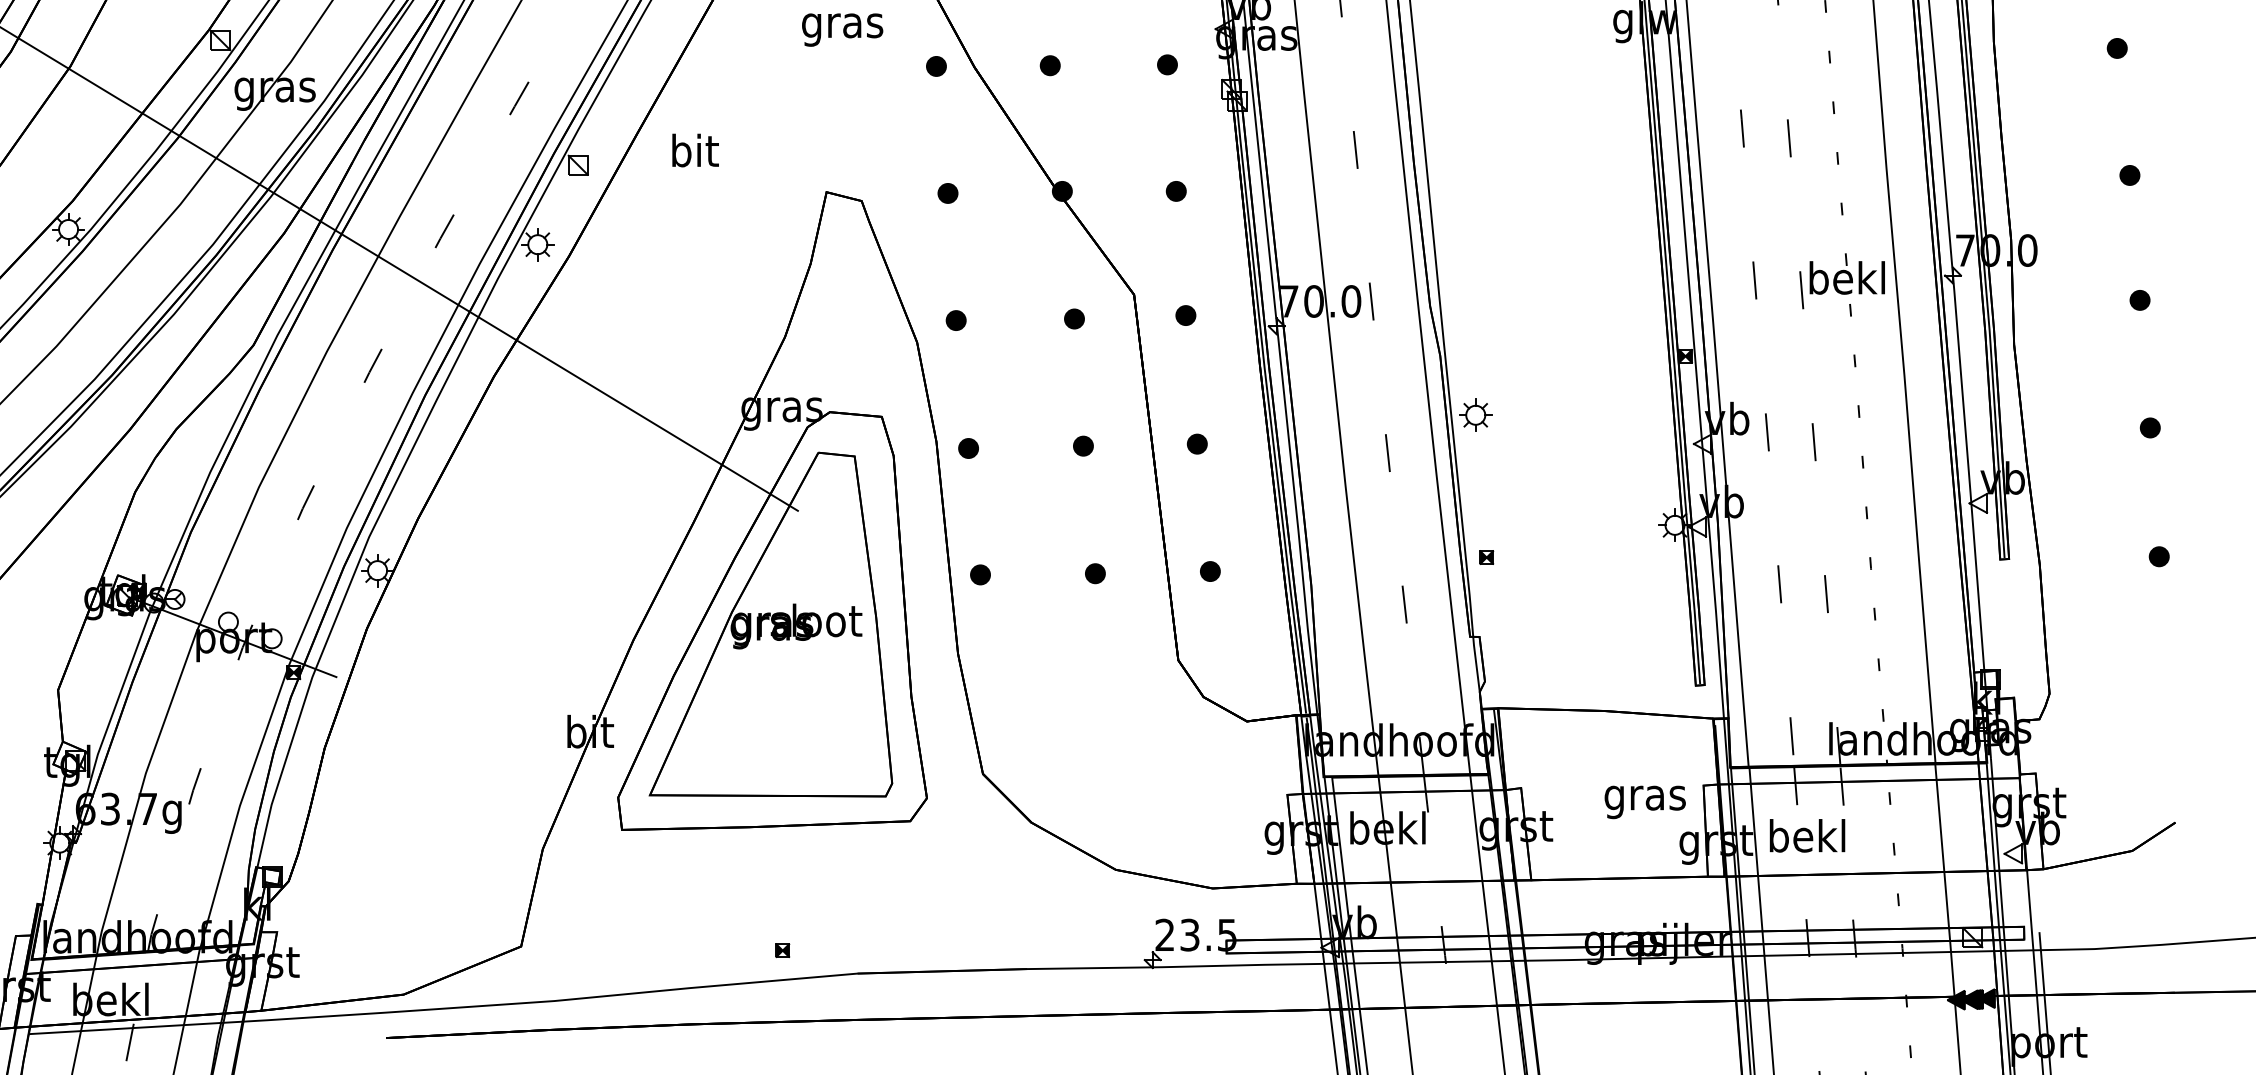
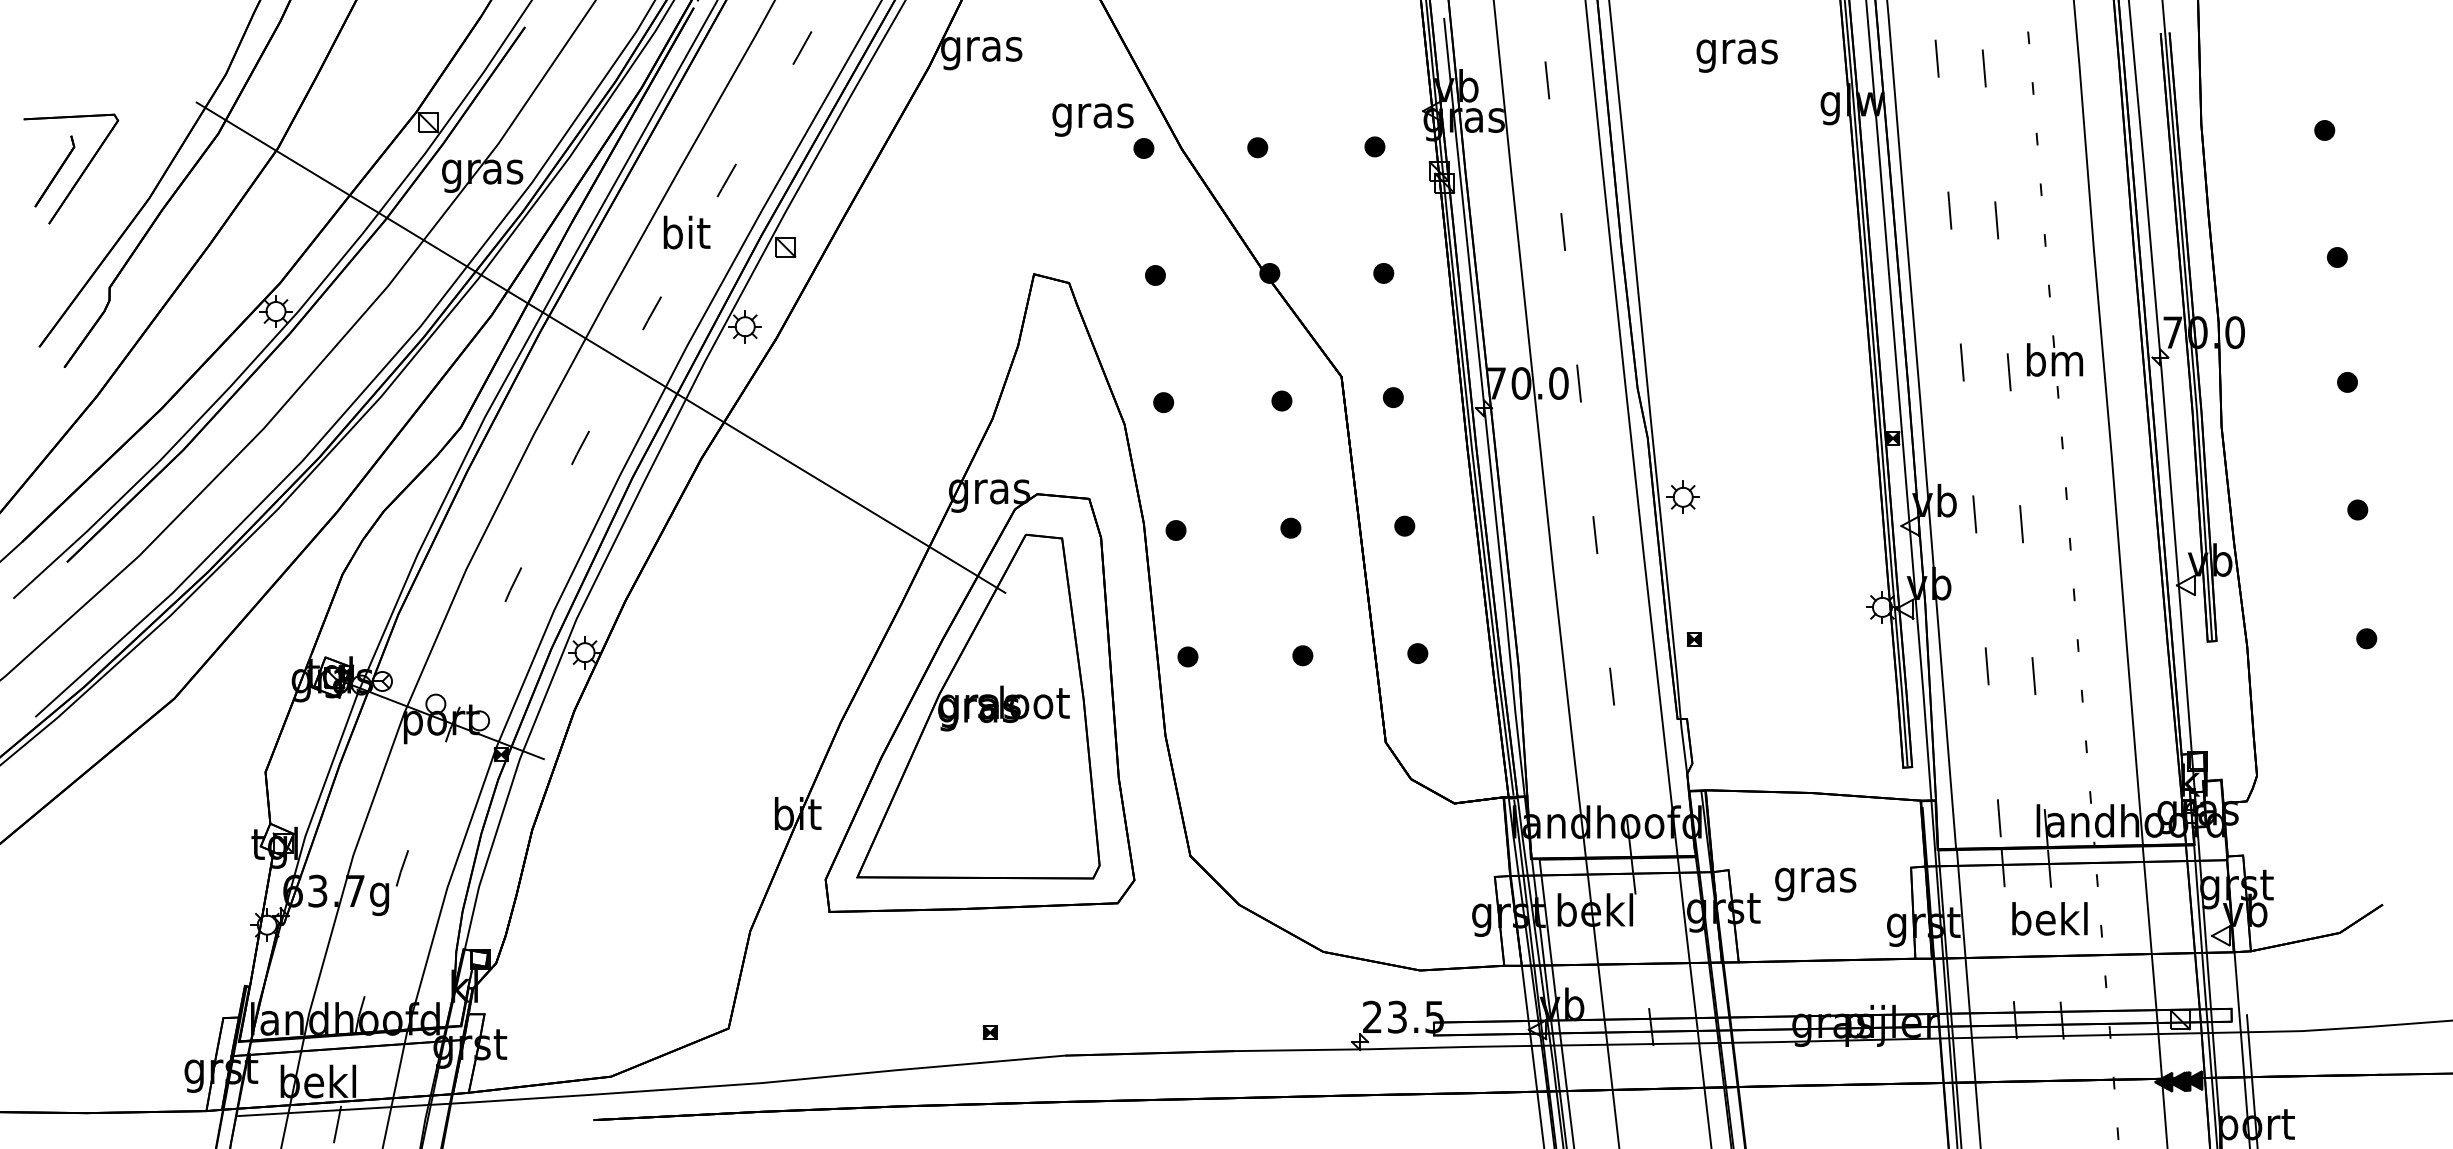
text: (842, 29) -> (1092, 119), moved
text: (695, 150) -> (686, 232), moved
text: (1847, 277) -> (2054, 359), bekl -> bm
text: (1645, 802) -> (1815, 884), moved
text: (1807, 835) -> (2049, 918), moved

